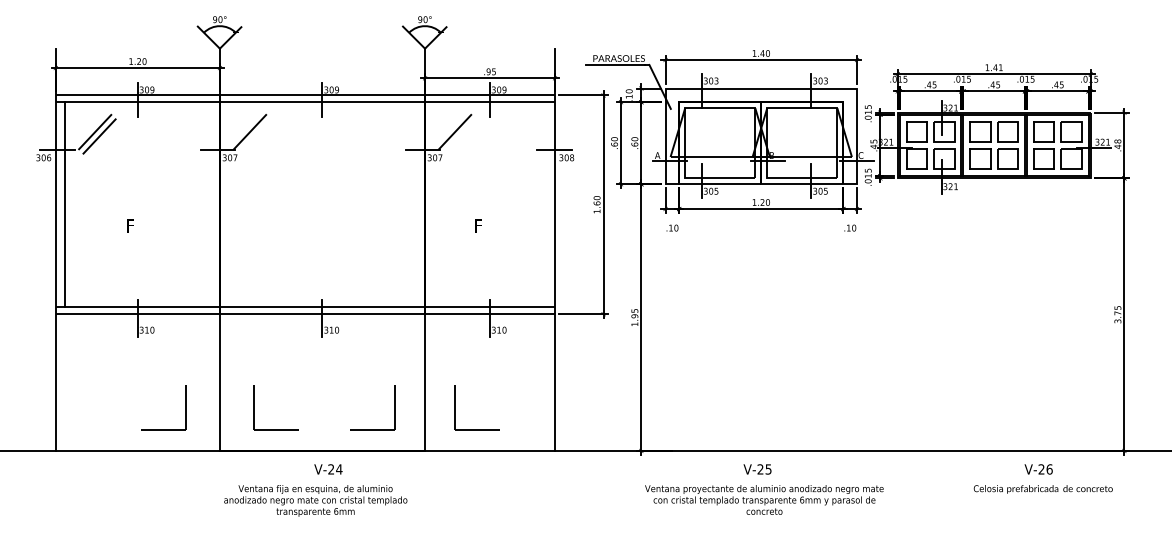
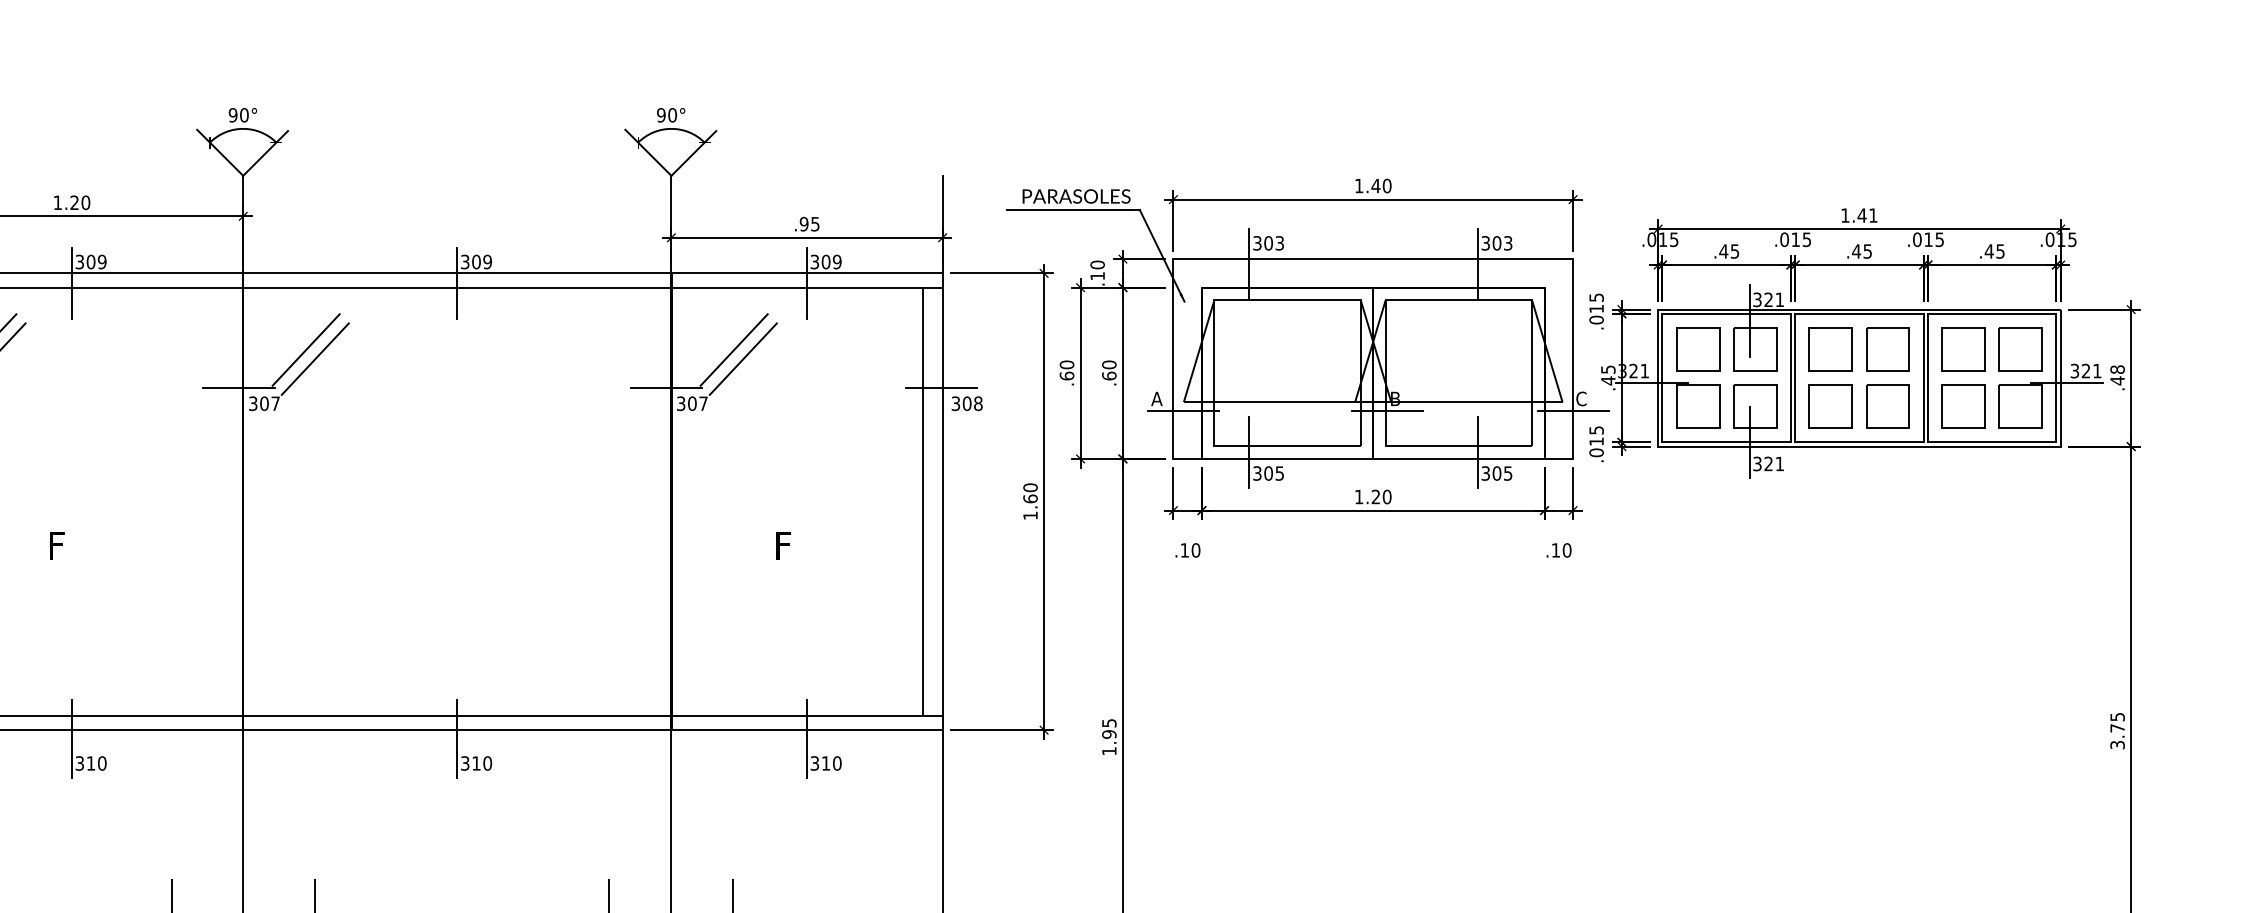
line: (254, 136) -> (315, 359), added
line: (459, 136) -> (743, 359), added
line: (545, 204) -> (922, 501), added

